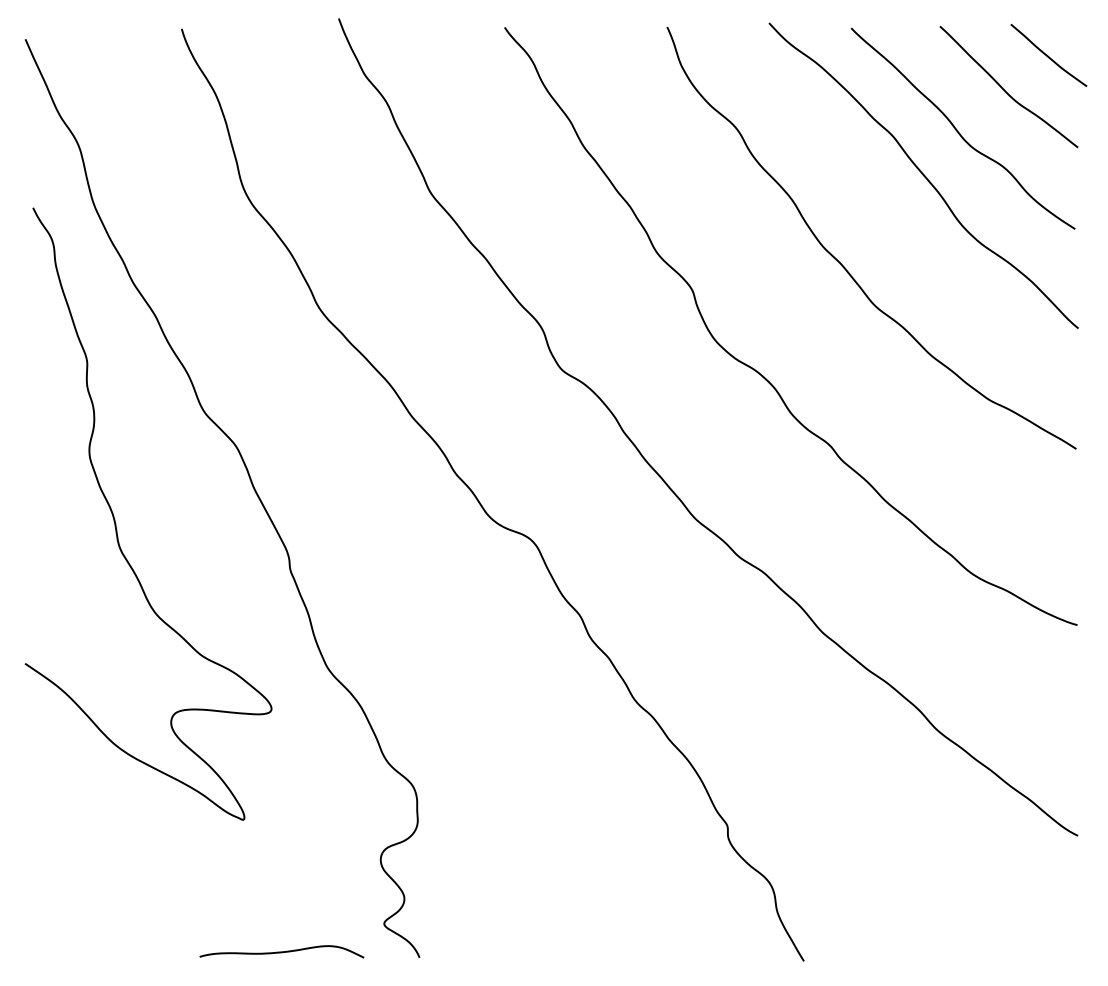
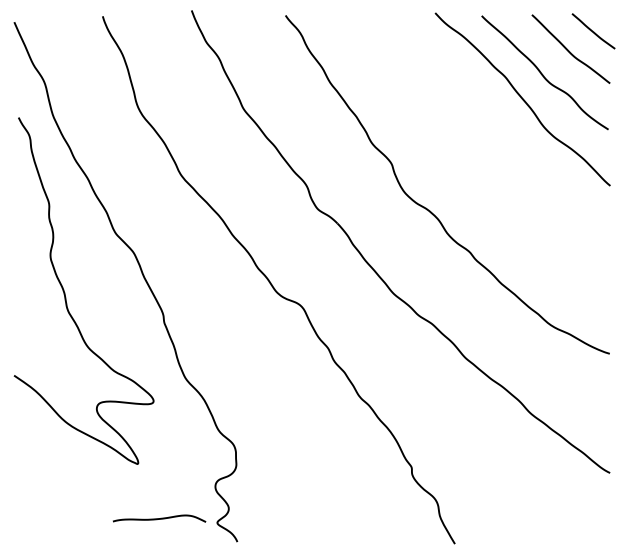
curve: (843, 264) -> (477, 149), removed
curve: (281, 951) -> (159, 518), moved

